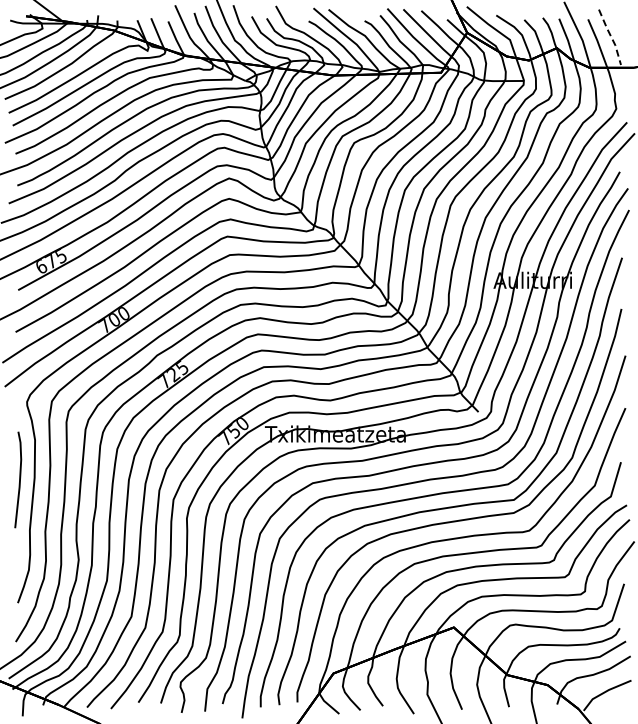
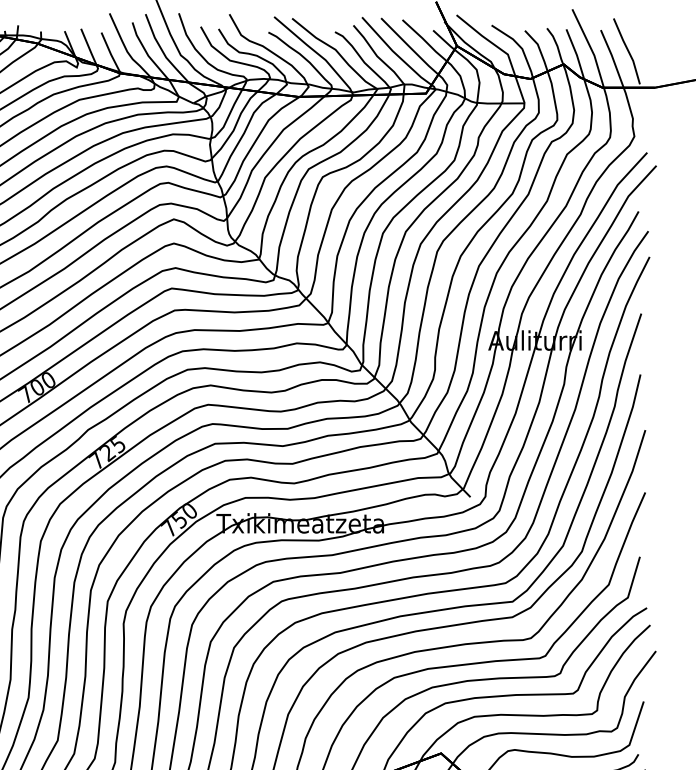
line: (611, 36) -> (628, 50), dashed -> solid

